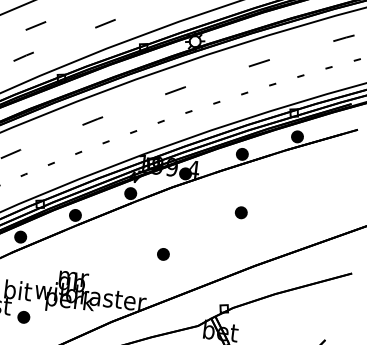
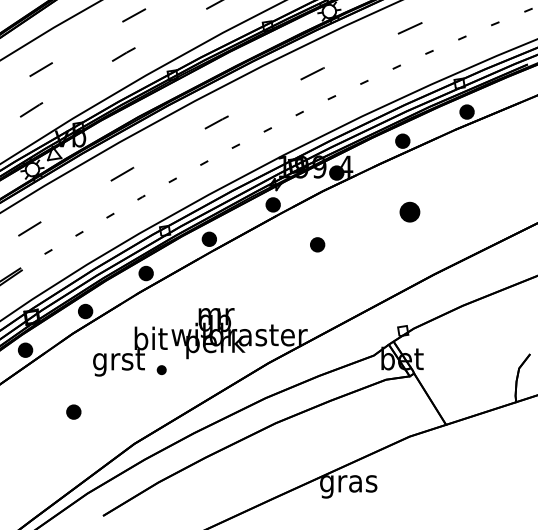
part: (240, 212) -> (409, 211), size x1.4
part: (163, 254) -> (317, 244), moved
part: (23, 316) -> (161, 369), size x0.6

